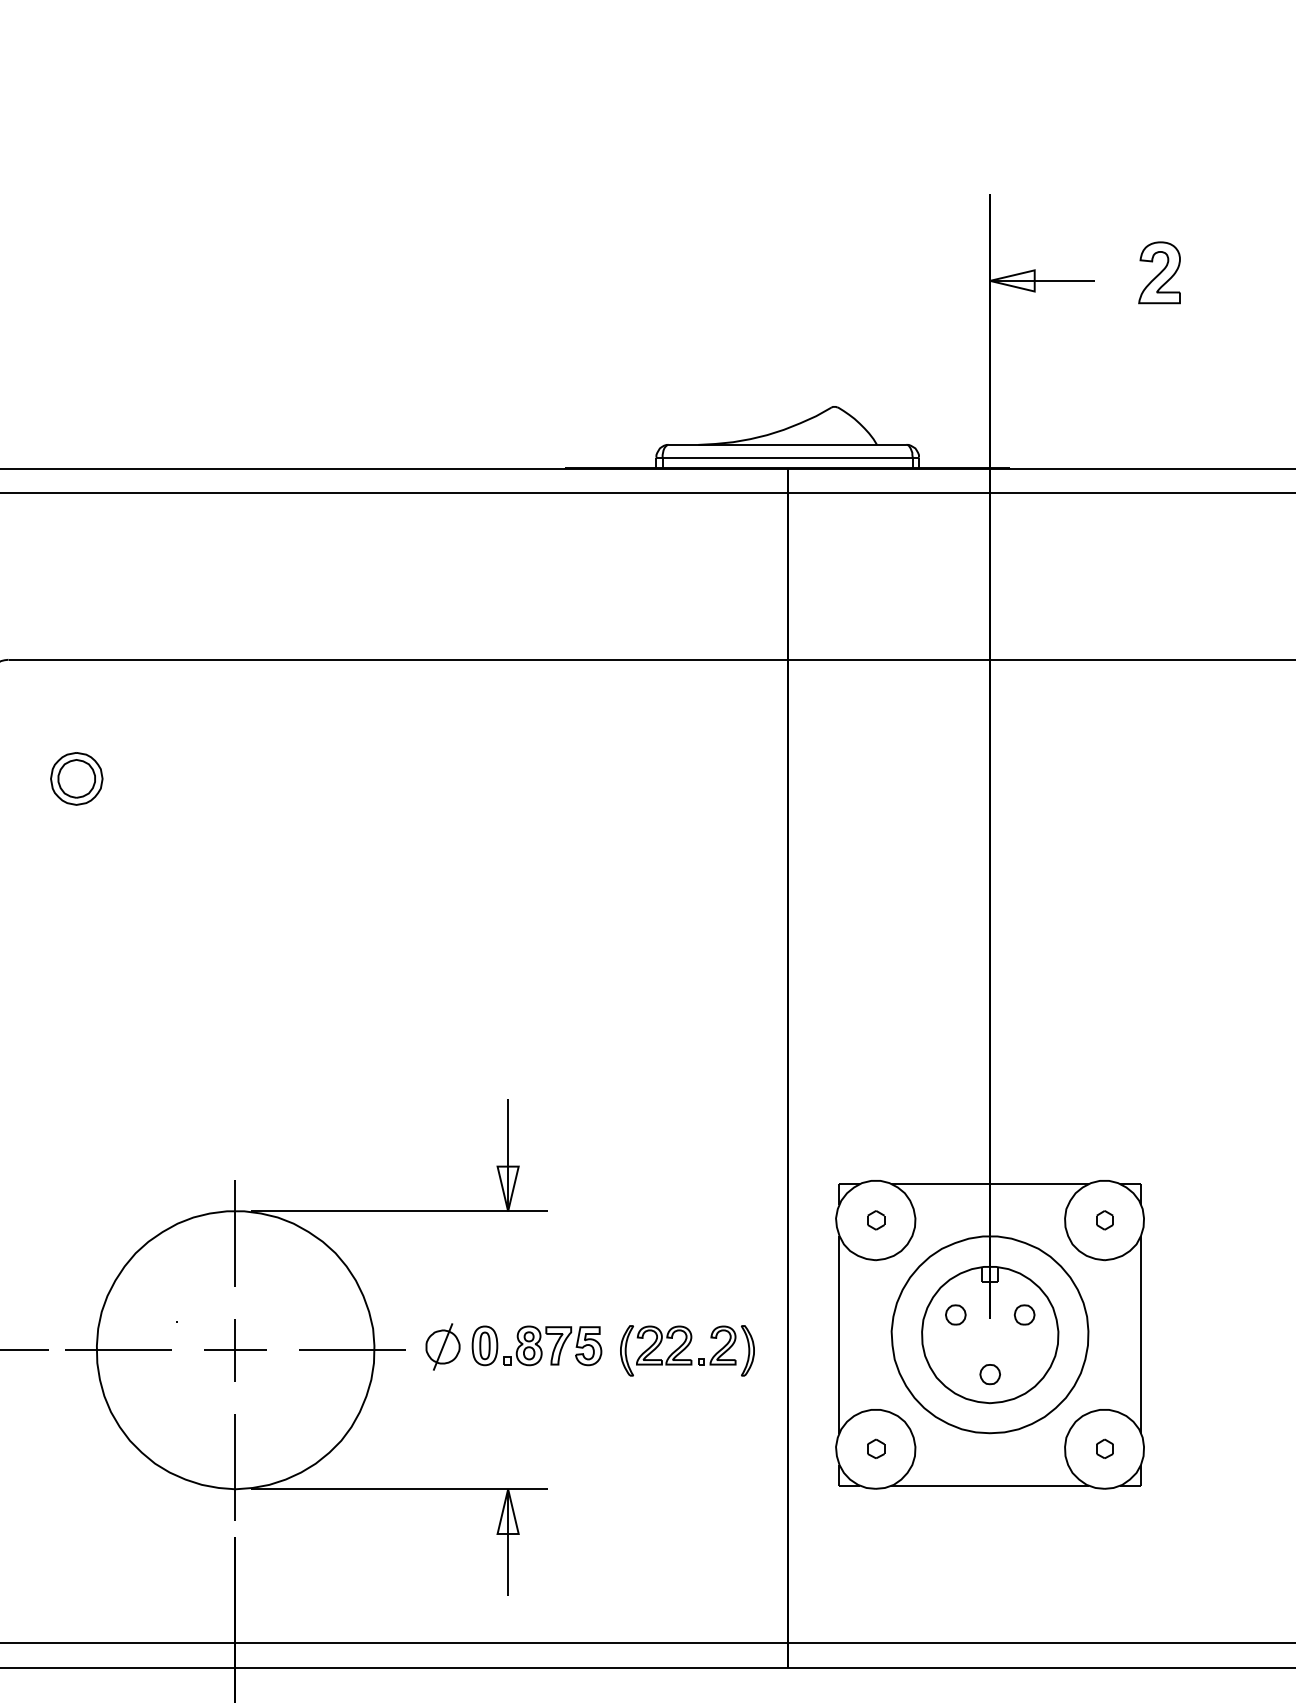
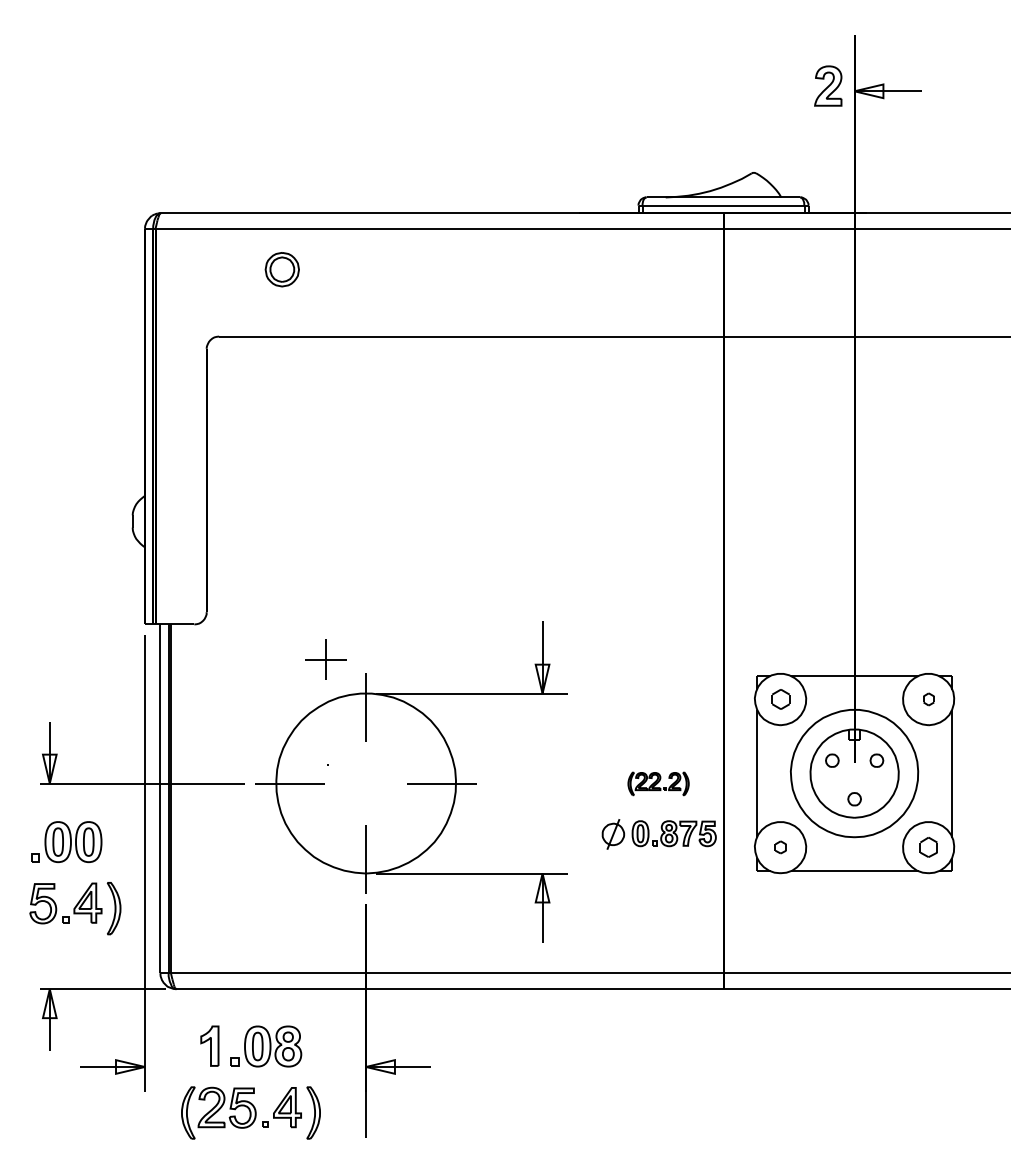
part: (1159, 271) -> (828, 85), moved
part: (75, 778) -> (281, 269), moved
part: (875, 1220) -> (780, 699), size x1.6
part: (512, 1347) -> (658, 834), moved
part: (234, 1350) -> (325, 659), moved
part: (687, 1350) -> (658, 783), size x0.7
part: (1104, 1449) -> (928, 847), size x1.6

